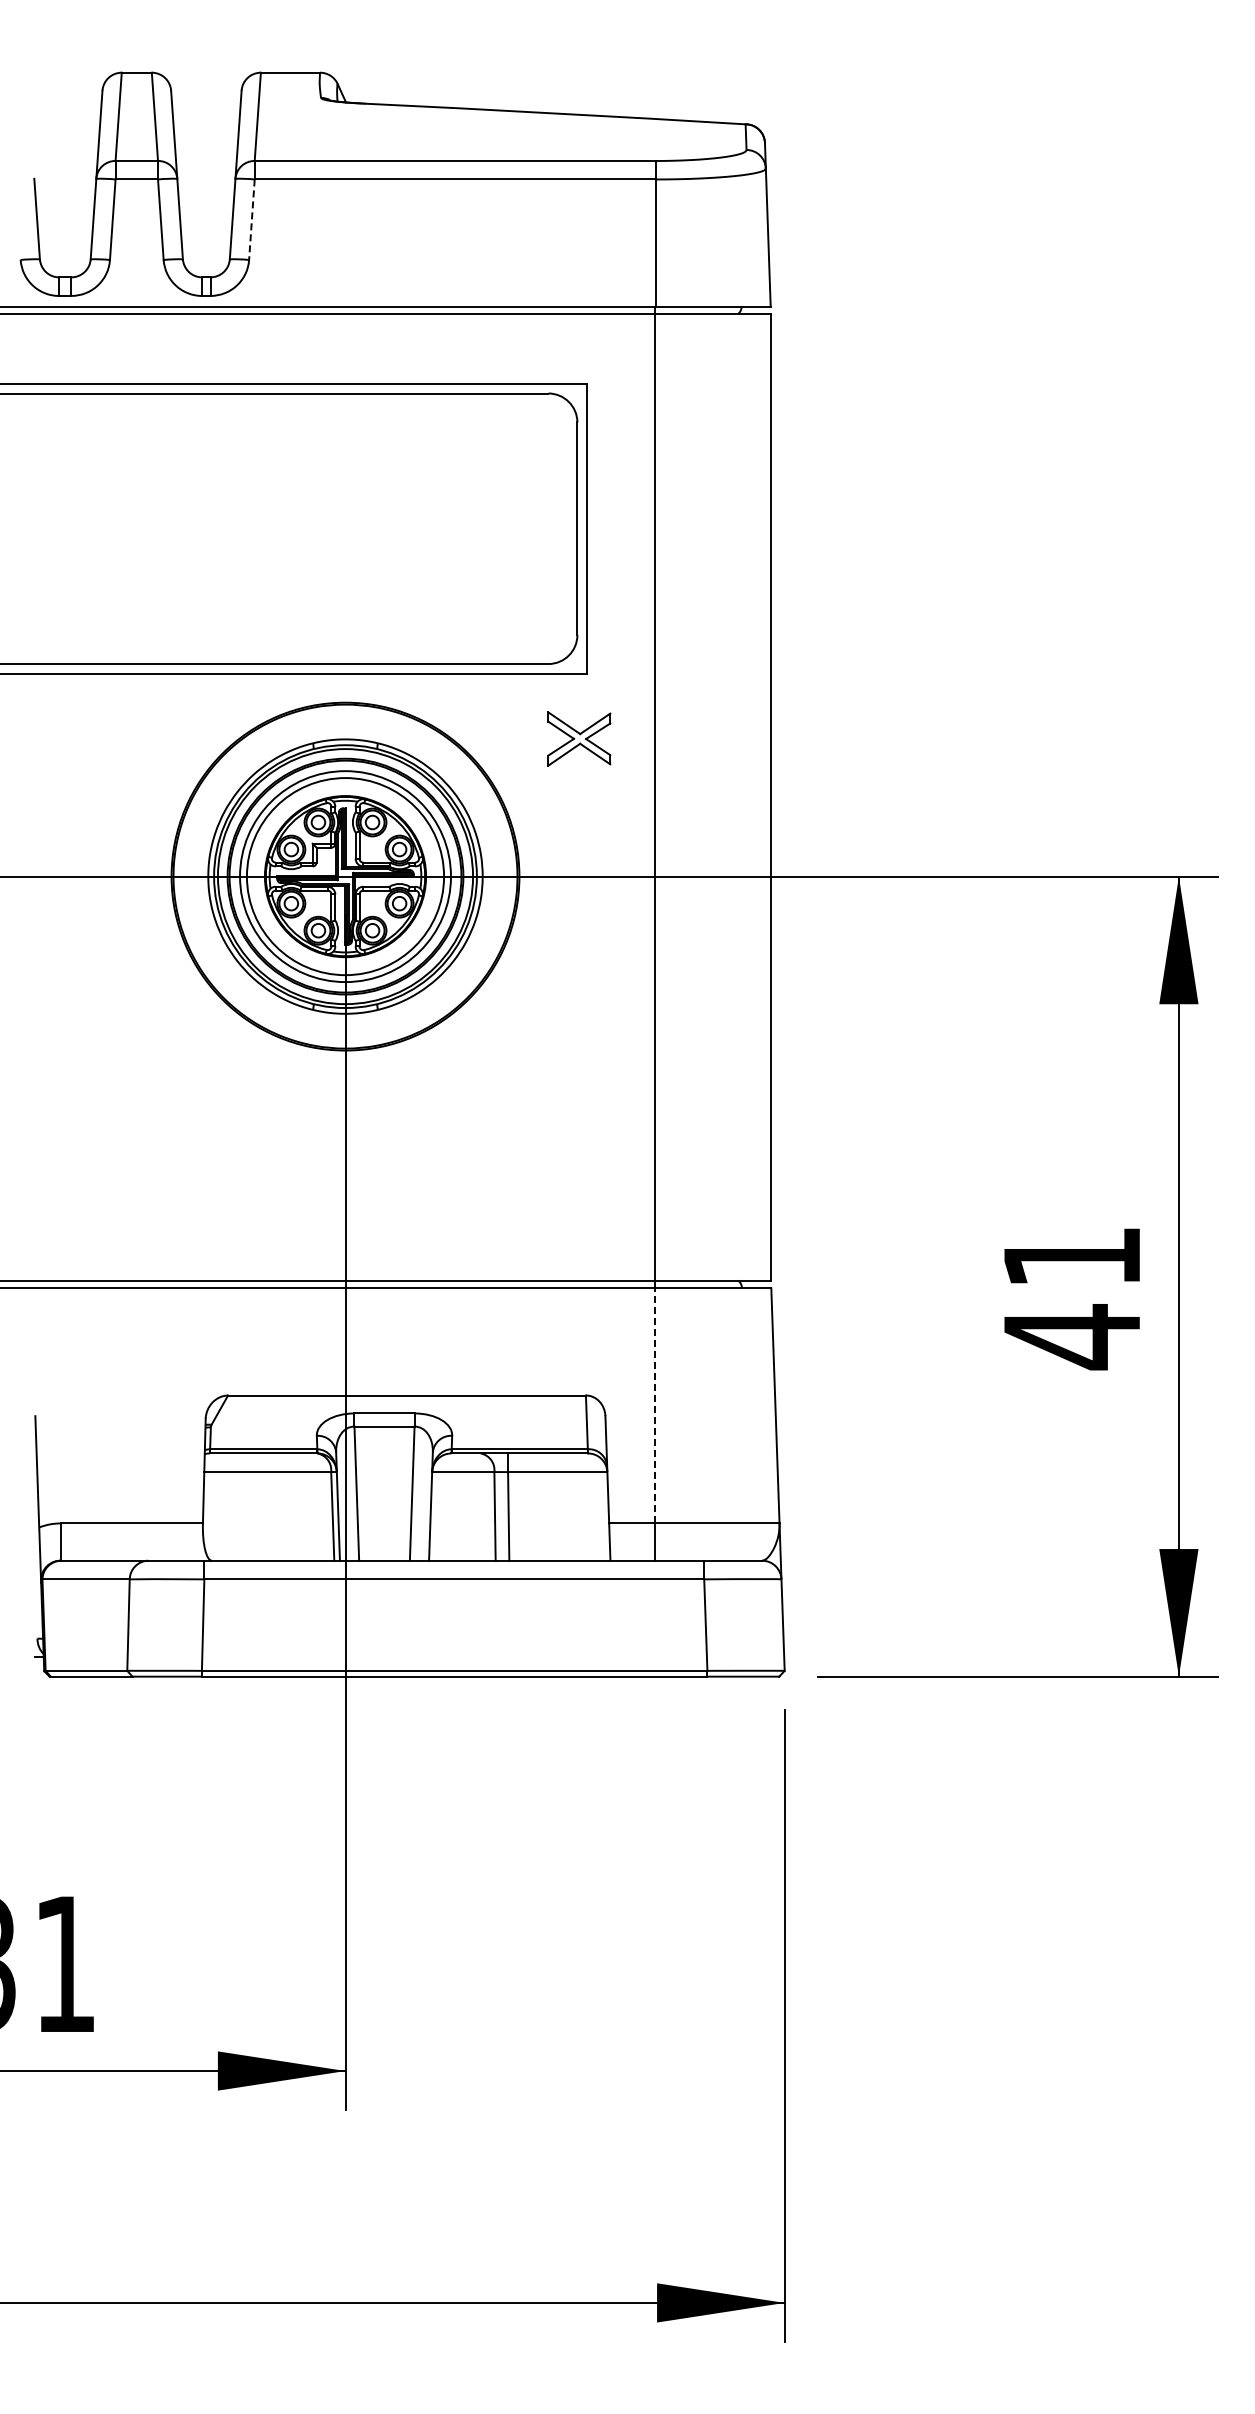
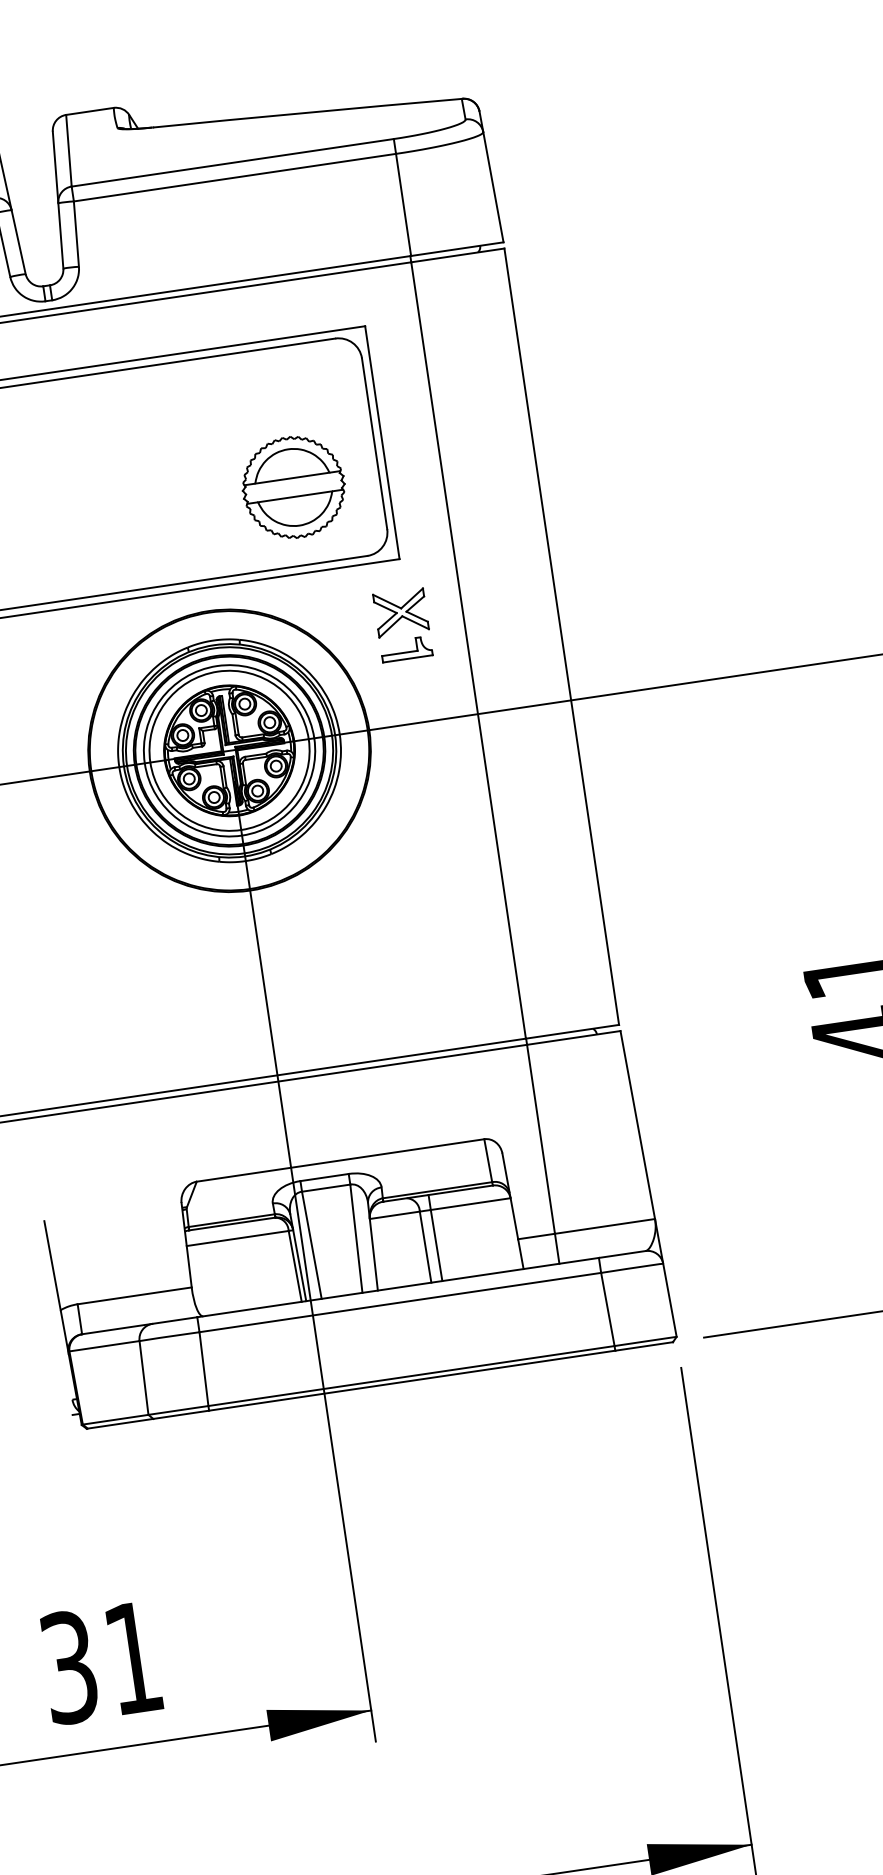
line: (251, 220) -> (76, 234), dashed -> solid
part: (470, 567) -> (293, 487), added
part: (578, 784) -> (405, 649), added
line: (655, 1405) -> (541, 1139), dashed -> solid

